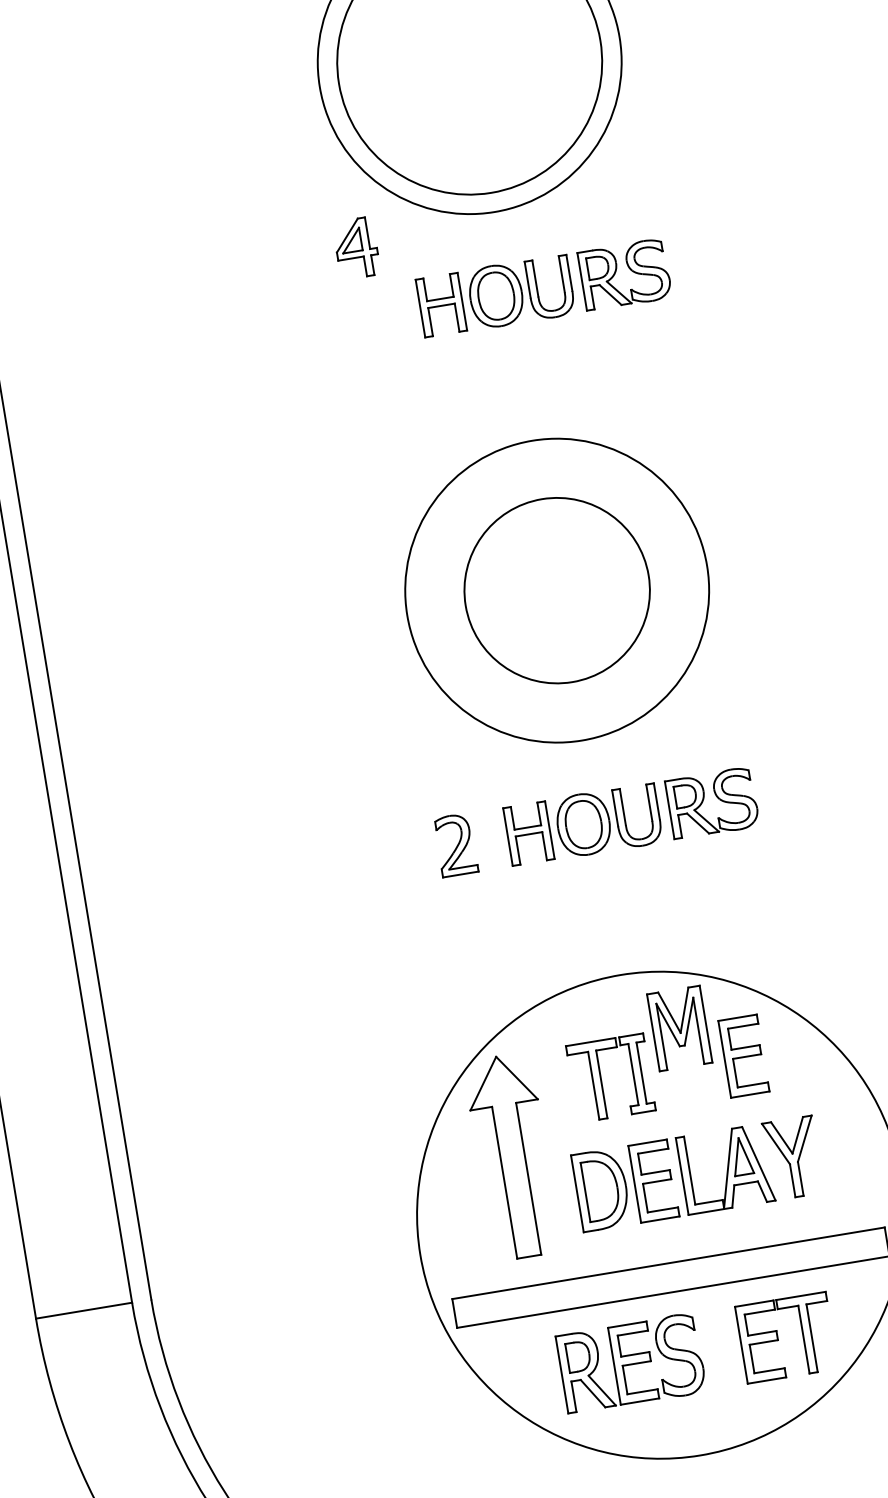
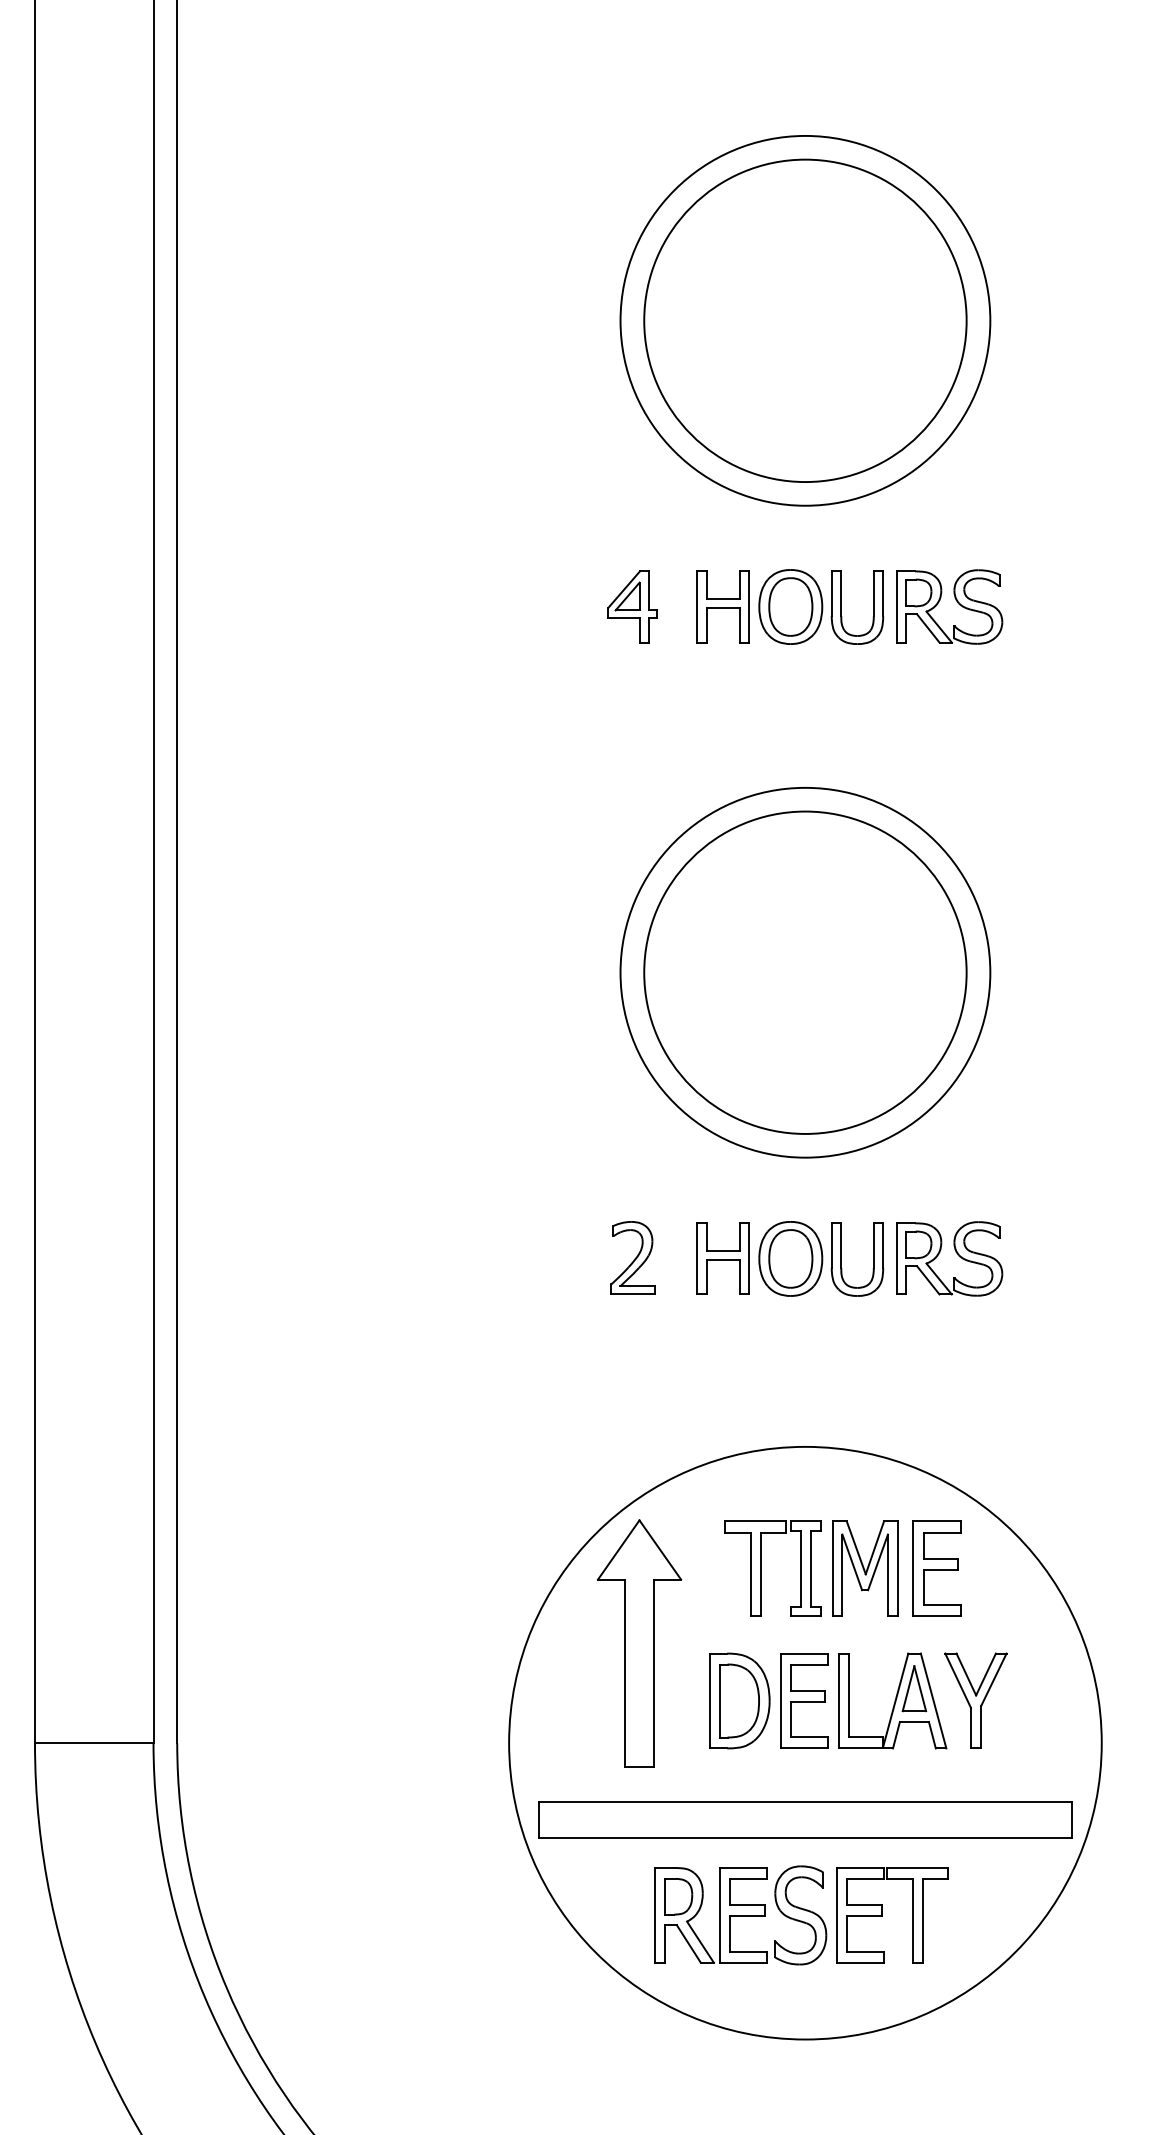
part: (356, 248) -> (632, 606), moved
circle: (557, 590) -> (805, 972), size x1.43
part: (679, 1028) -> (865, 1568), moved
part: (778, 1339) -> (882, 1915), moved

